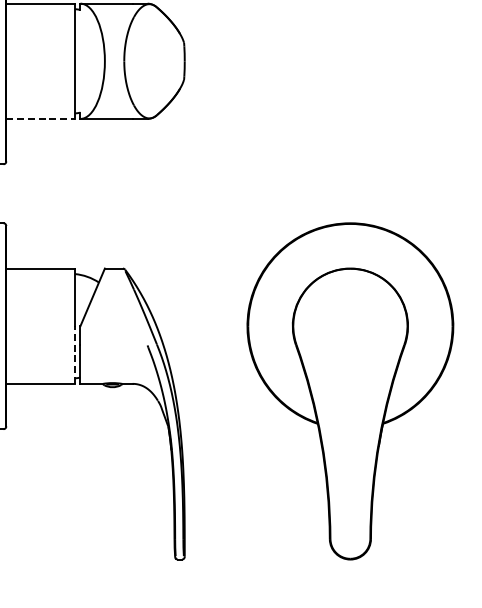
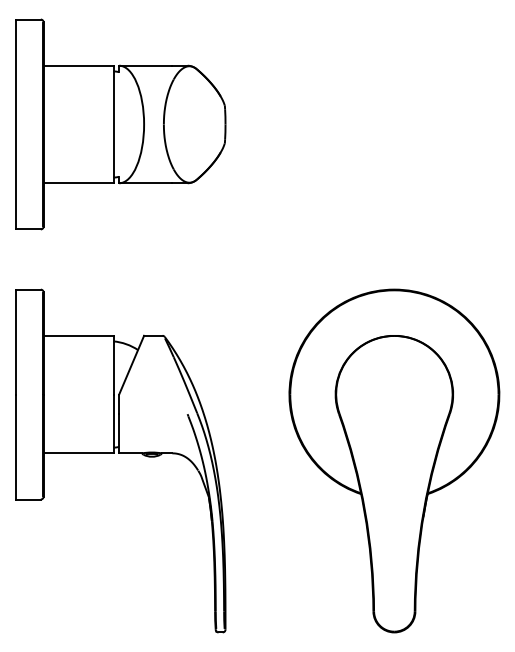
line: (40, 119) -> (78, 183), dashed -> solid
line: (74, 354) -> (113, 423), dashed -> solid

